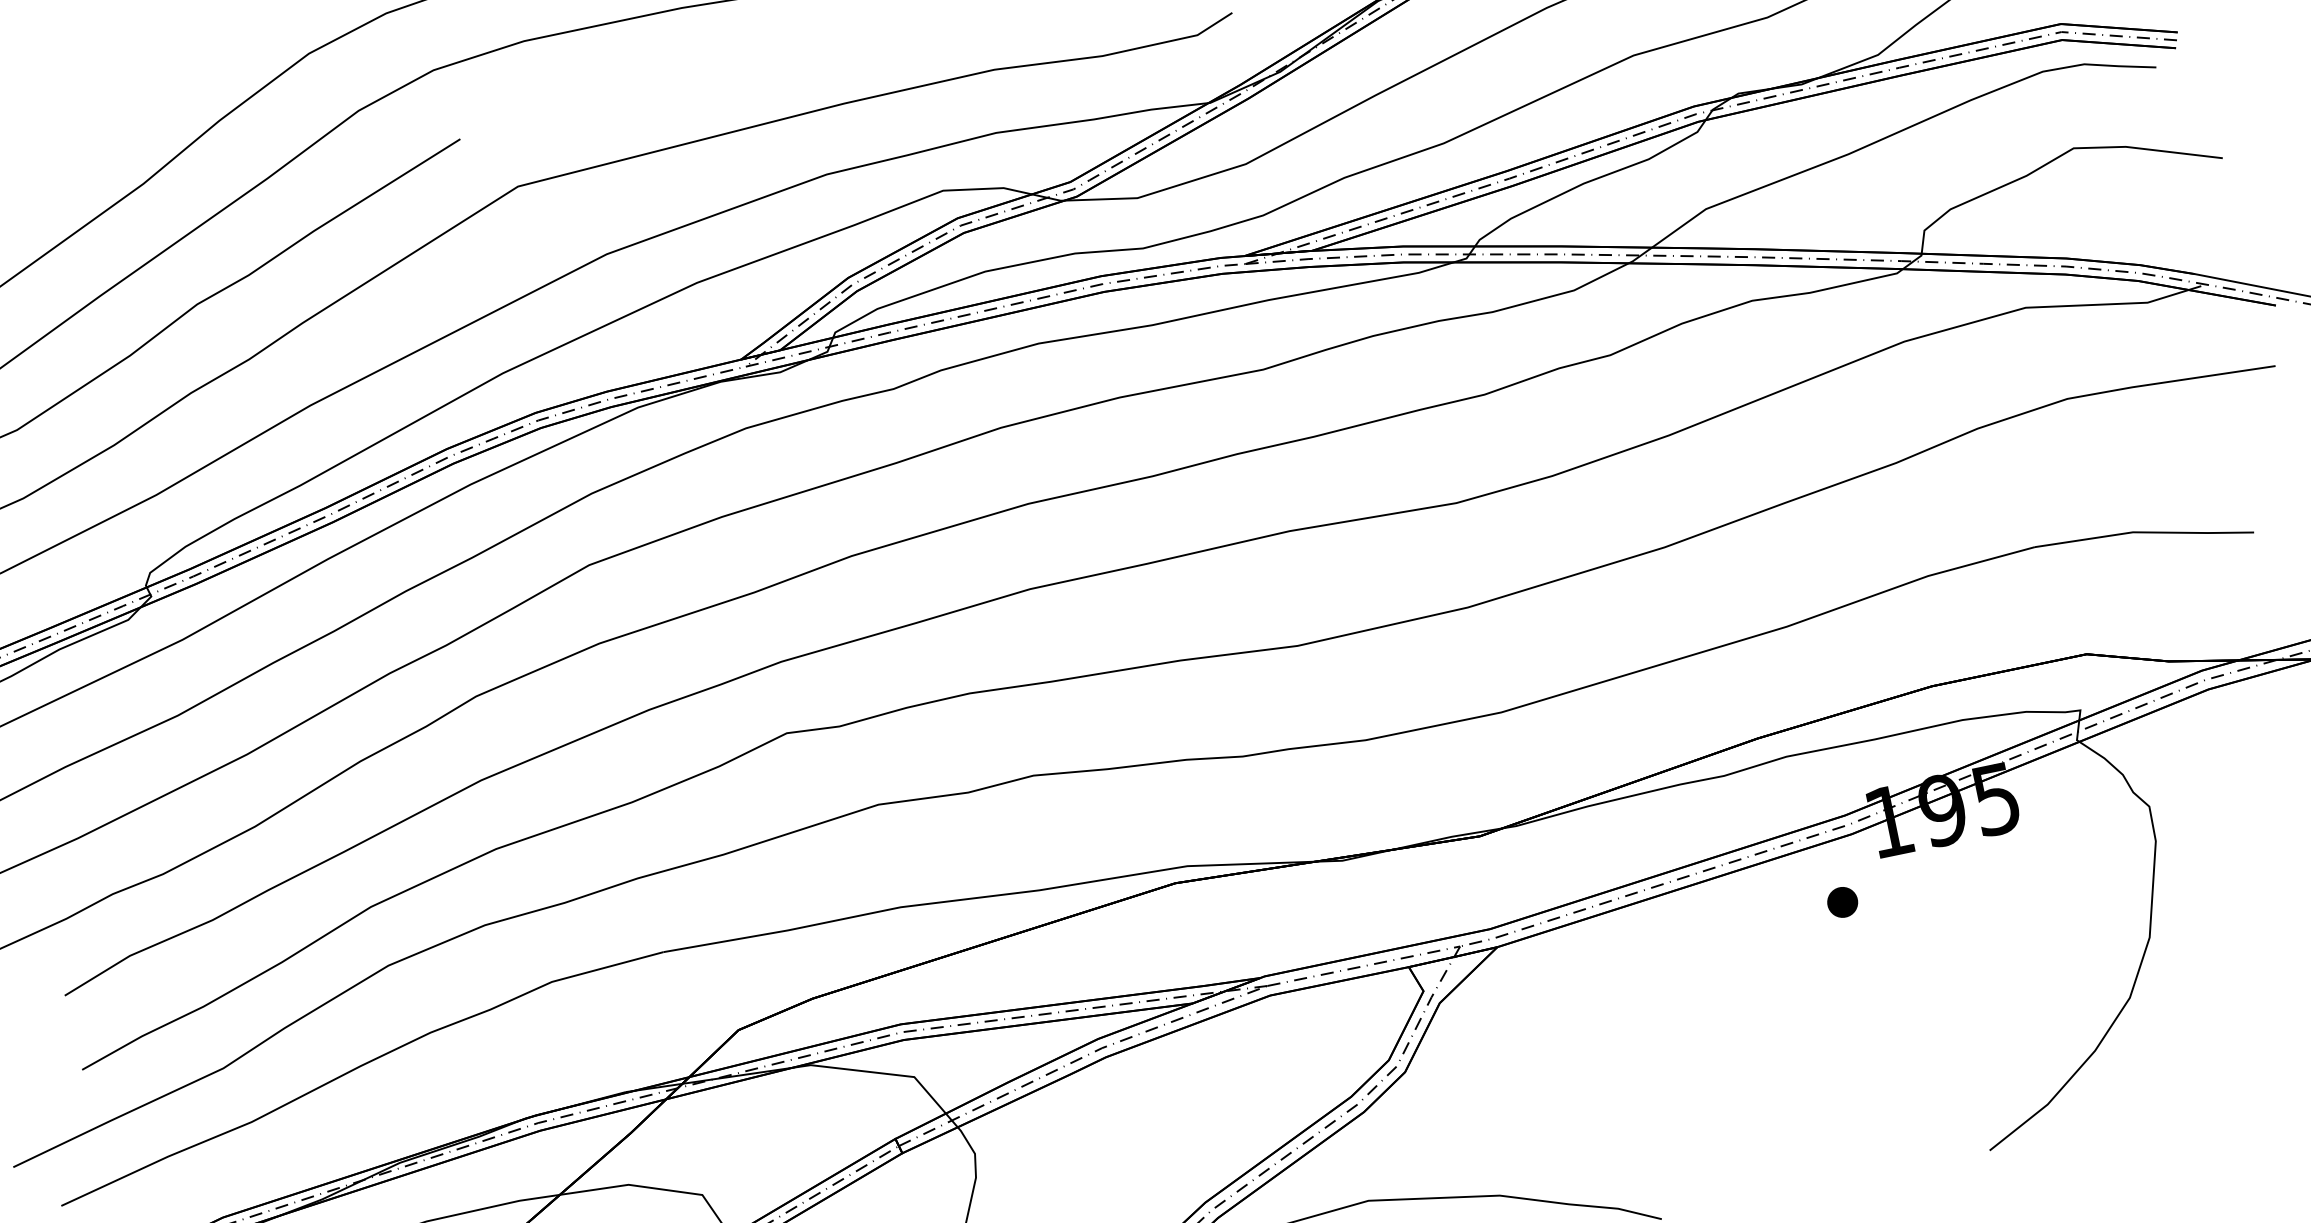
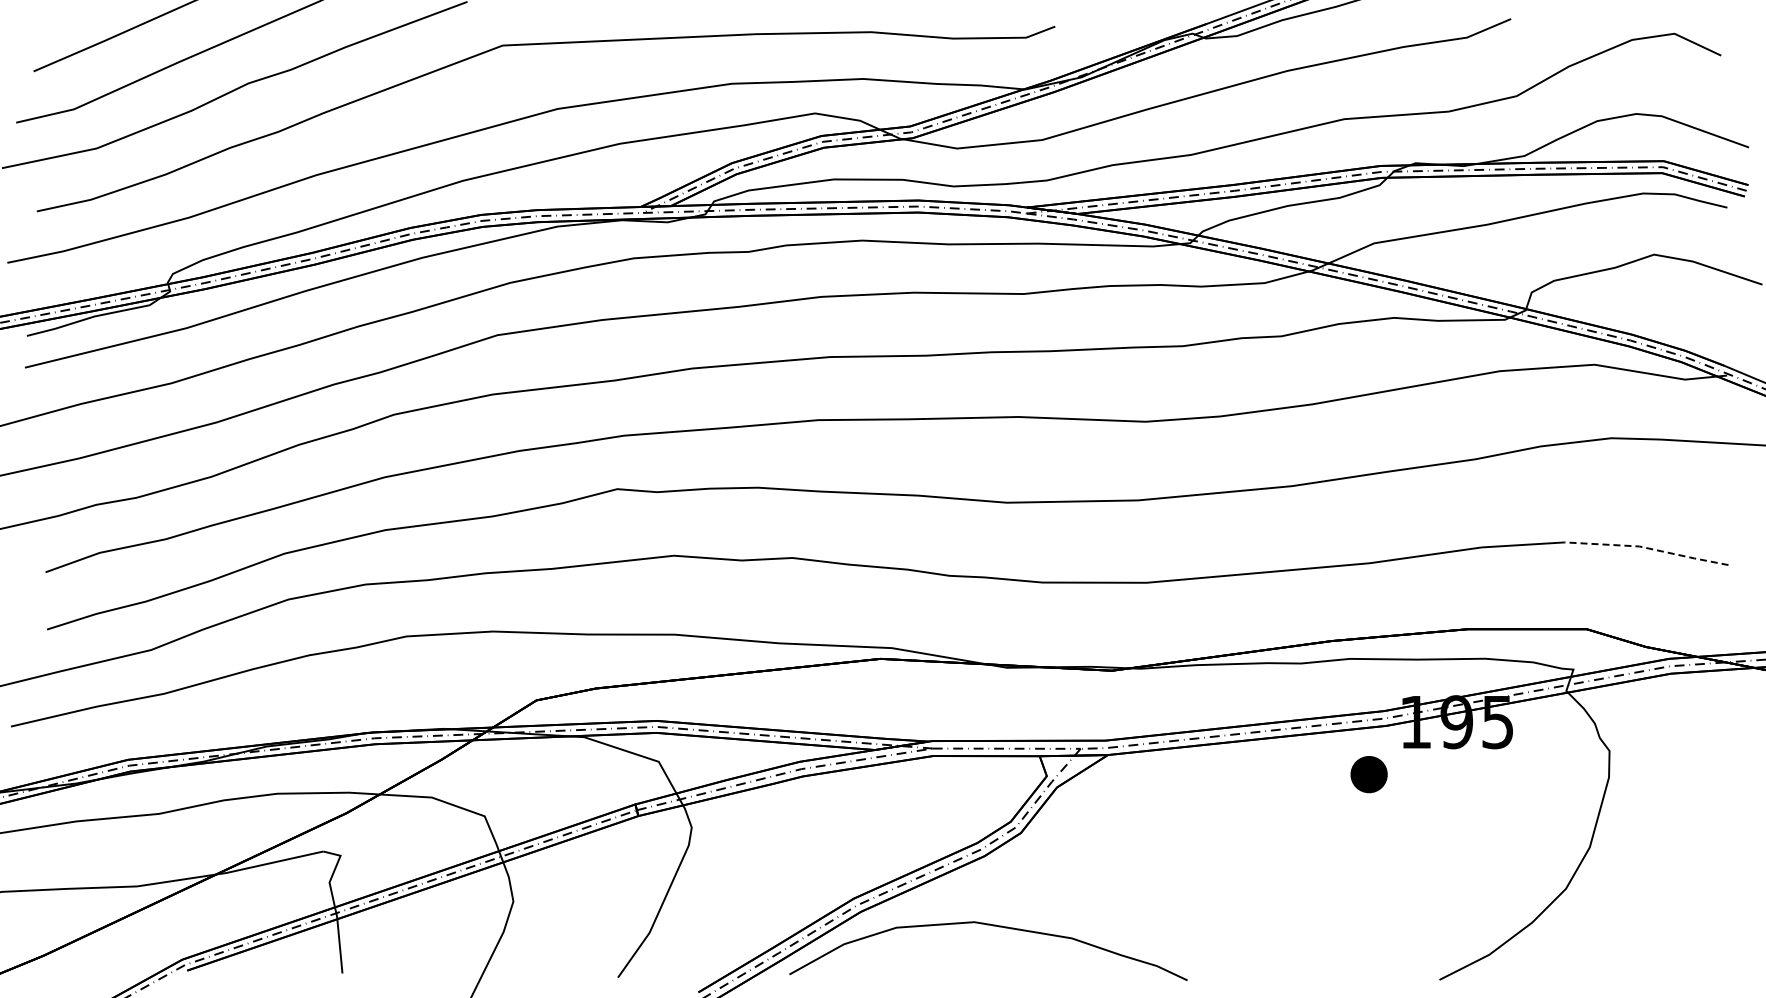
line: (2144, 532) -> (1647, 548), solid -> dashed
part: (1841, 902) -> (1368, 774), size x1.6

